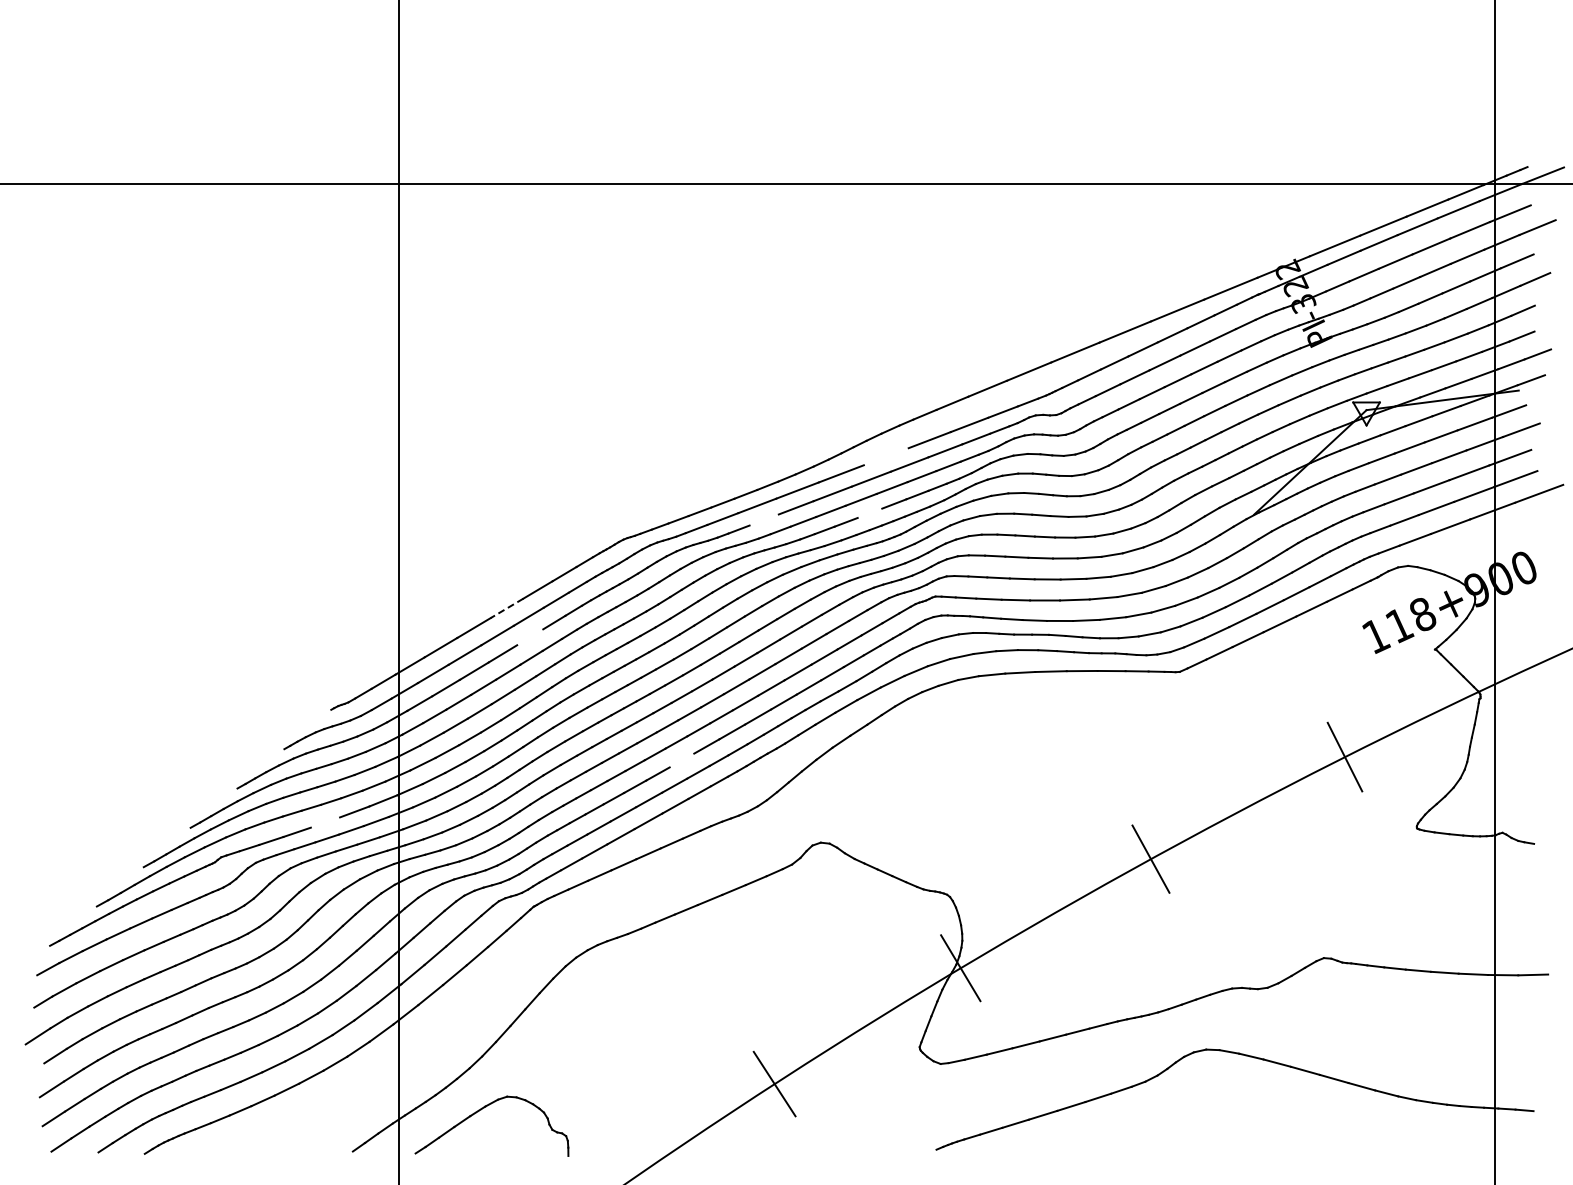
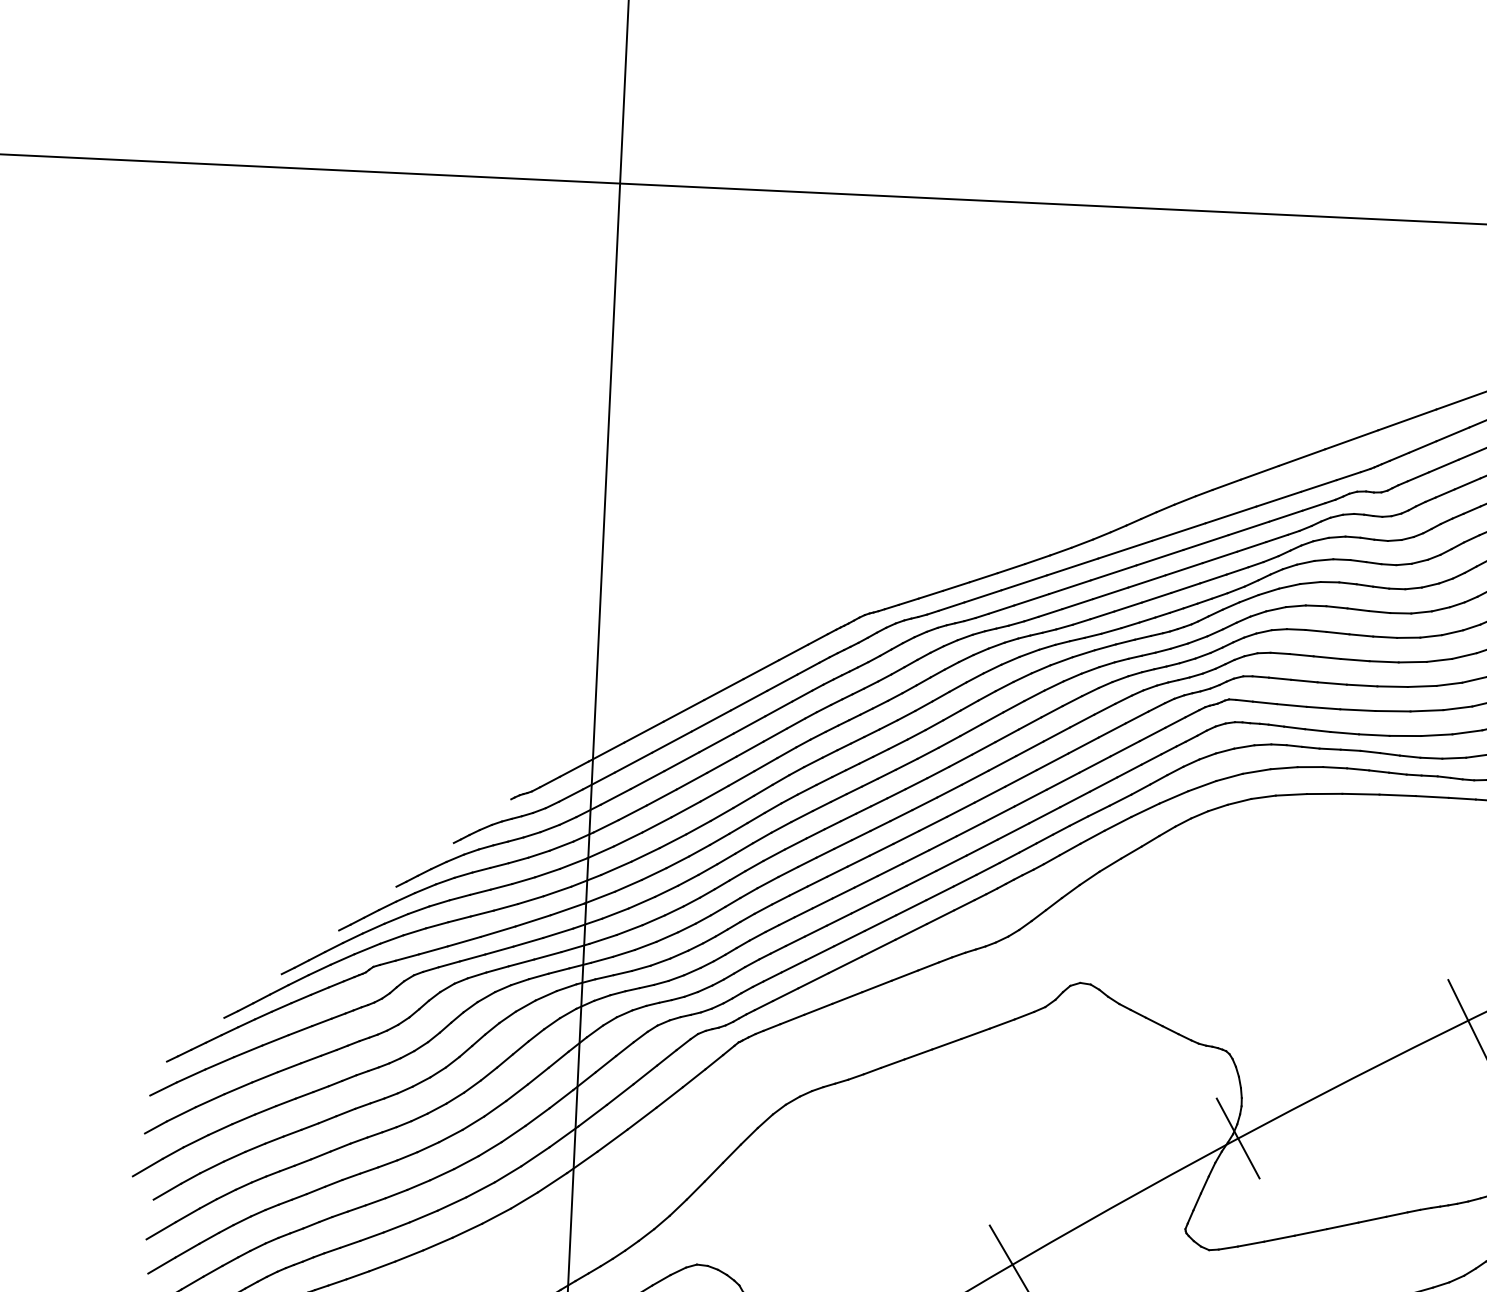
line: (885, 456) -> (1177, 531), added
line: (869, 512) -> (1156, 596), added
line: (763, 519) -> (1030, 599), added
line: (507, 608) -> (724, 689), dashed -> solid
line: (530, 637) -> (749, 725), added
line: (681, 760) -> (920, 878), added
line: (325, 822) -> (498, 931), added

